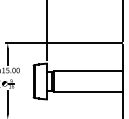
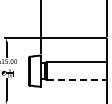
line: (89, 92) -> (77, 80), solid -> dashed

